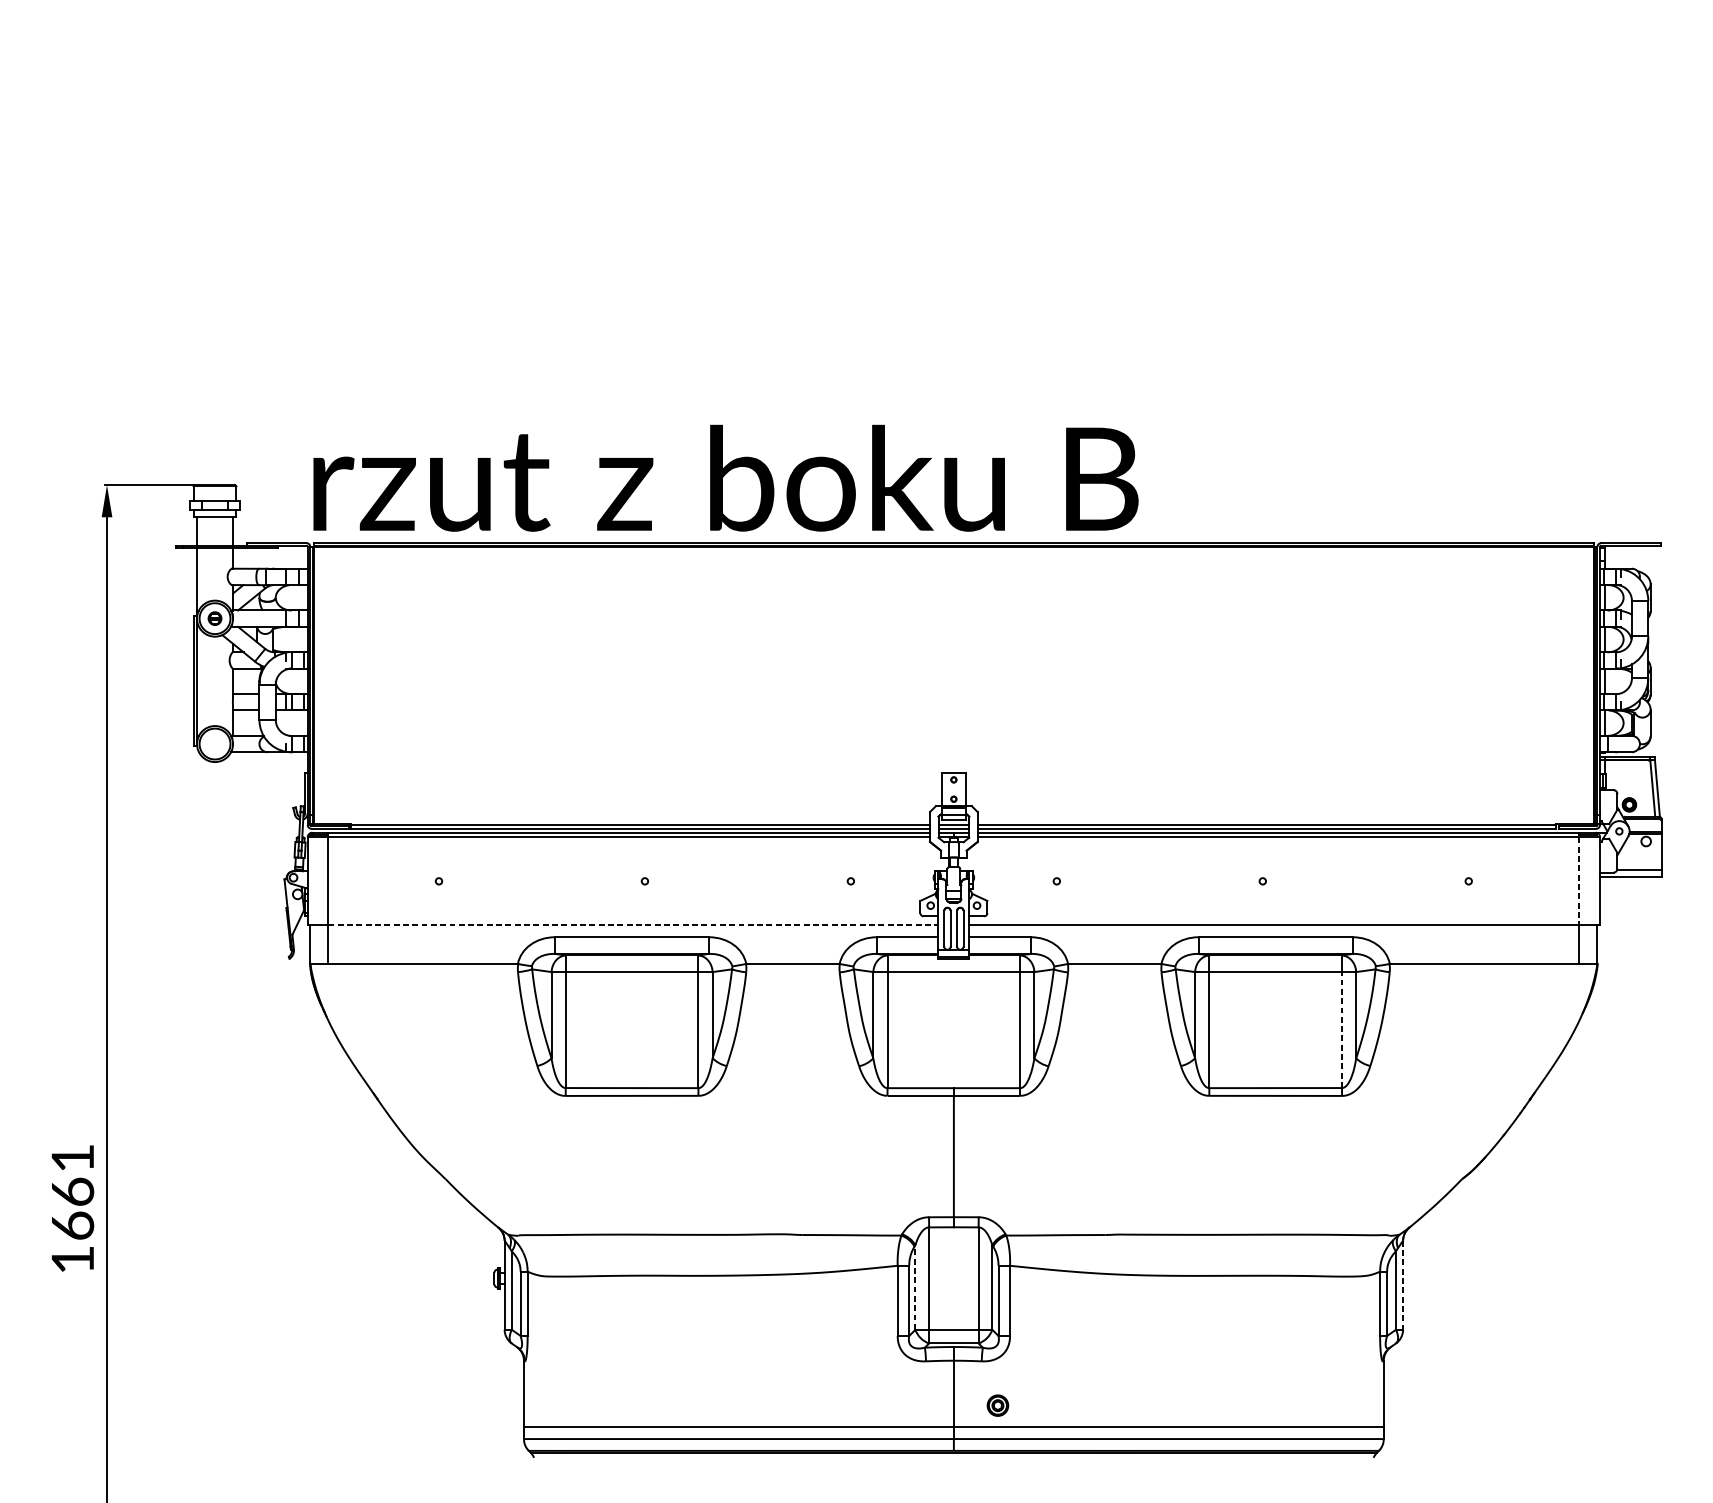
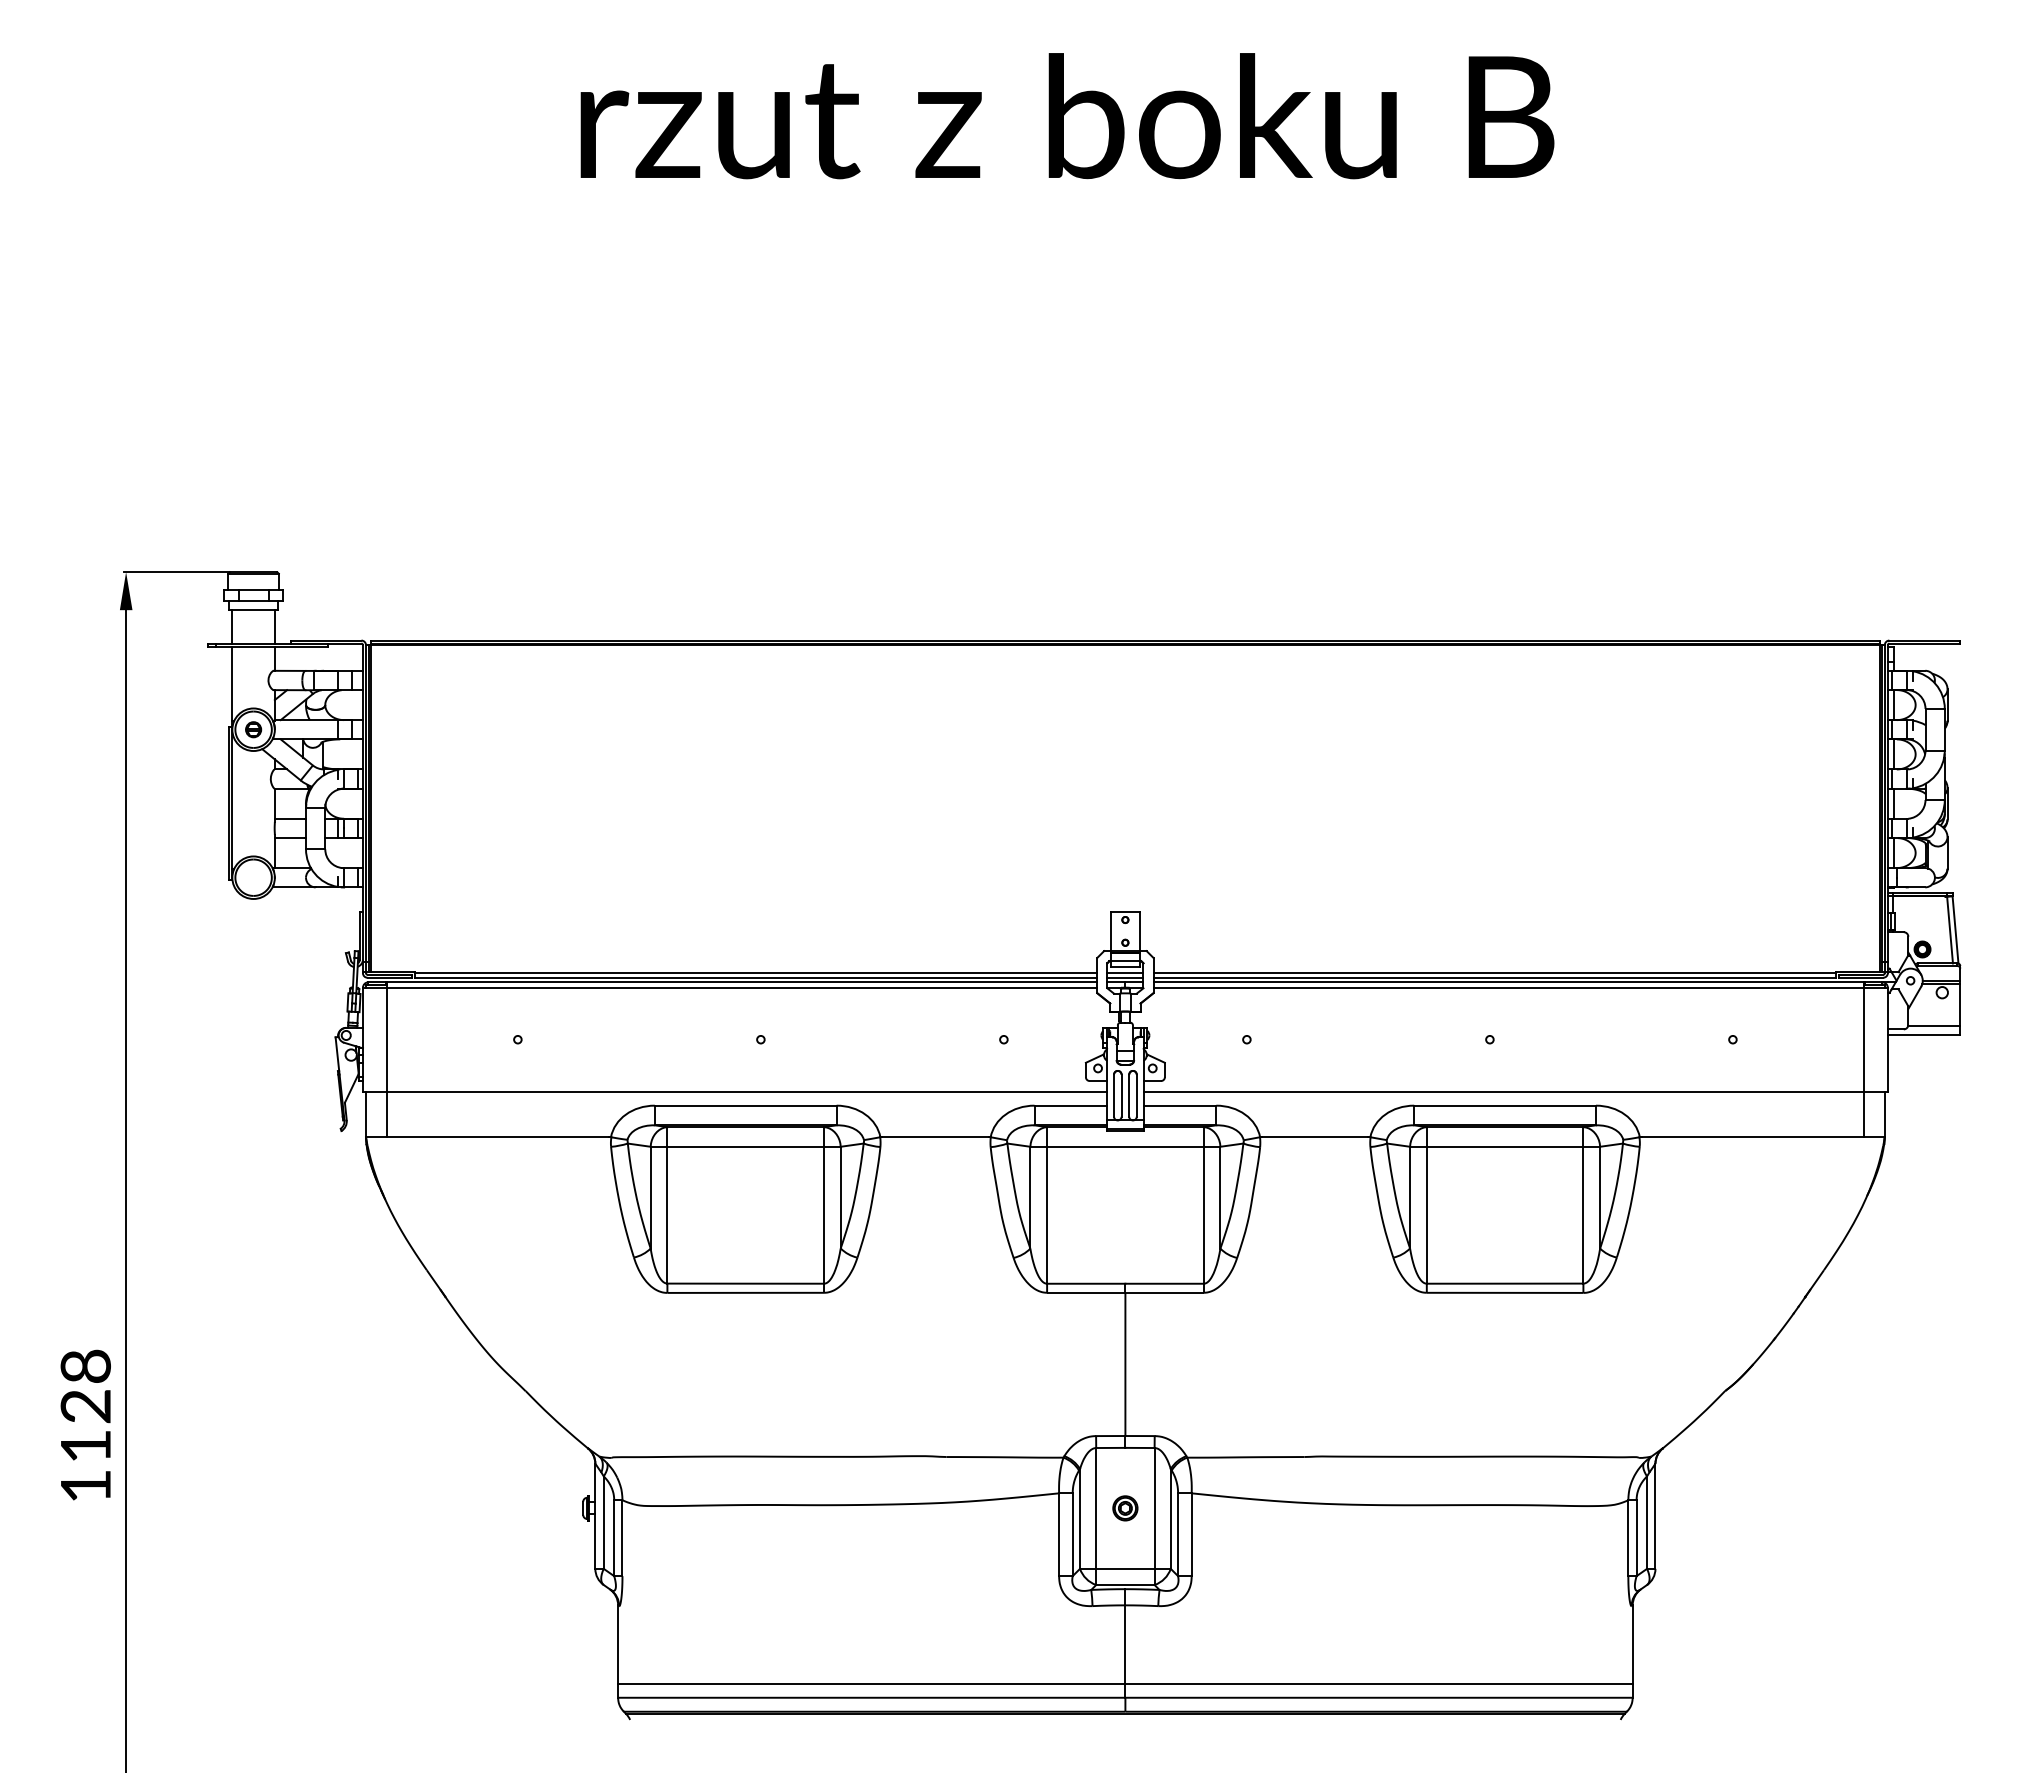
text: (725, 478) -> (1067, 116), moved
line: (1579, 881) -> (1863, 1039), dashed -> solid
line: (633, 925) -> (747, 1091), dashed -> solid
line: (1342, 1029) -> (1583, 1214), dashed -> solid
text: (72, 1191) -> (85, 1405), 1661 -> 1128
line: (1403, 1285) -> (1655, 1516), dashed -> solid
line: (915, 1287) -> (1080, 1518), dashed -> solid
part: (998, 1405) -> (1125, 1508), moved

